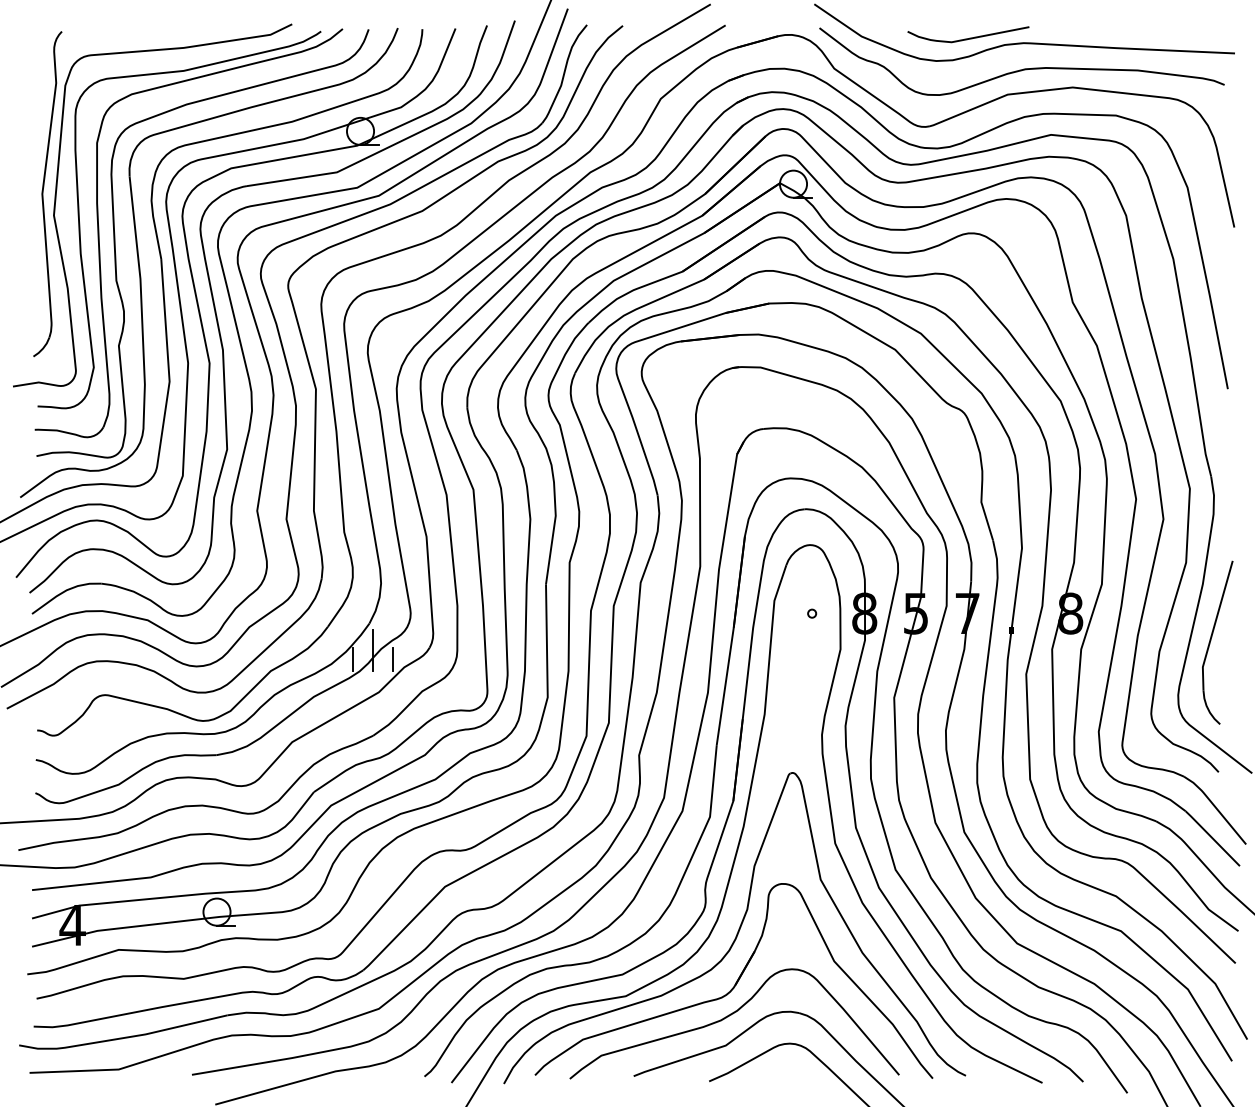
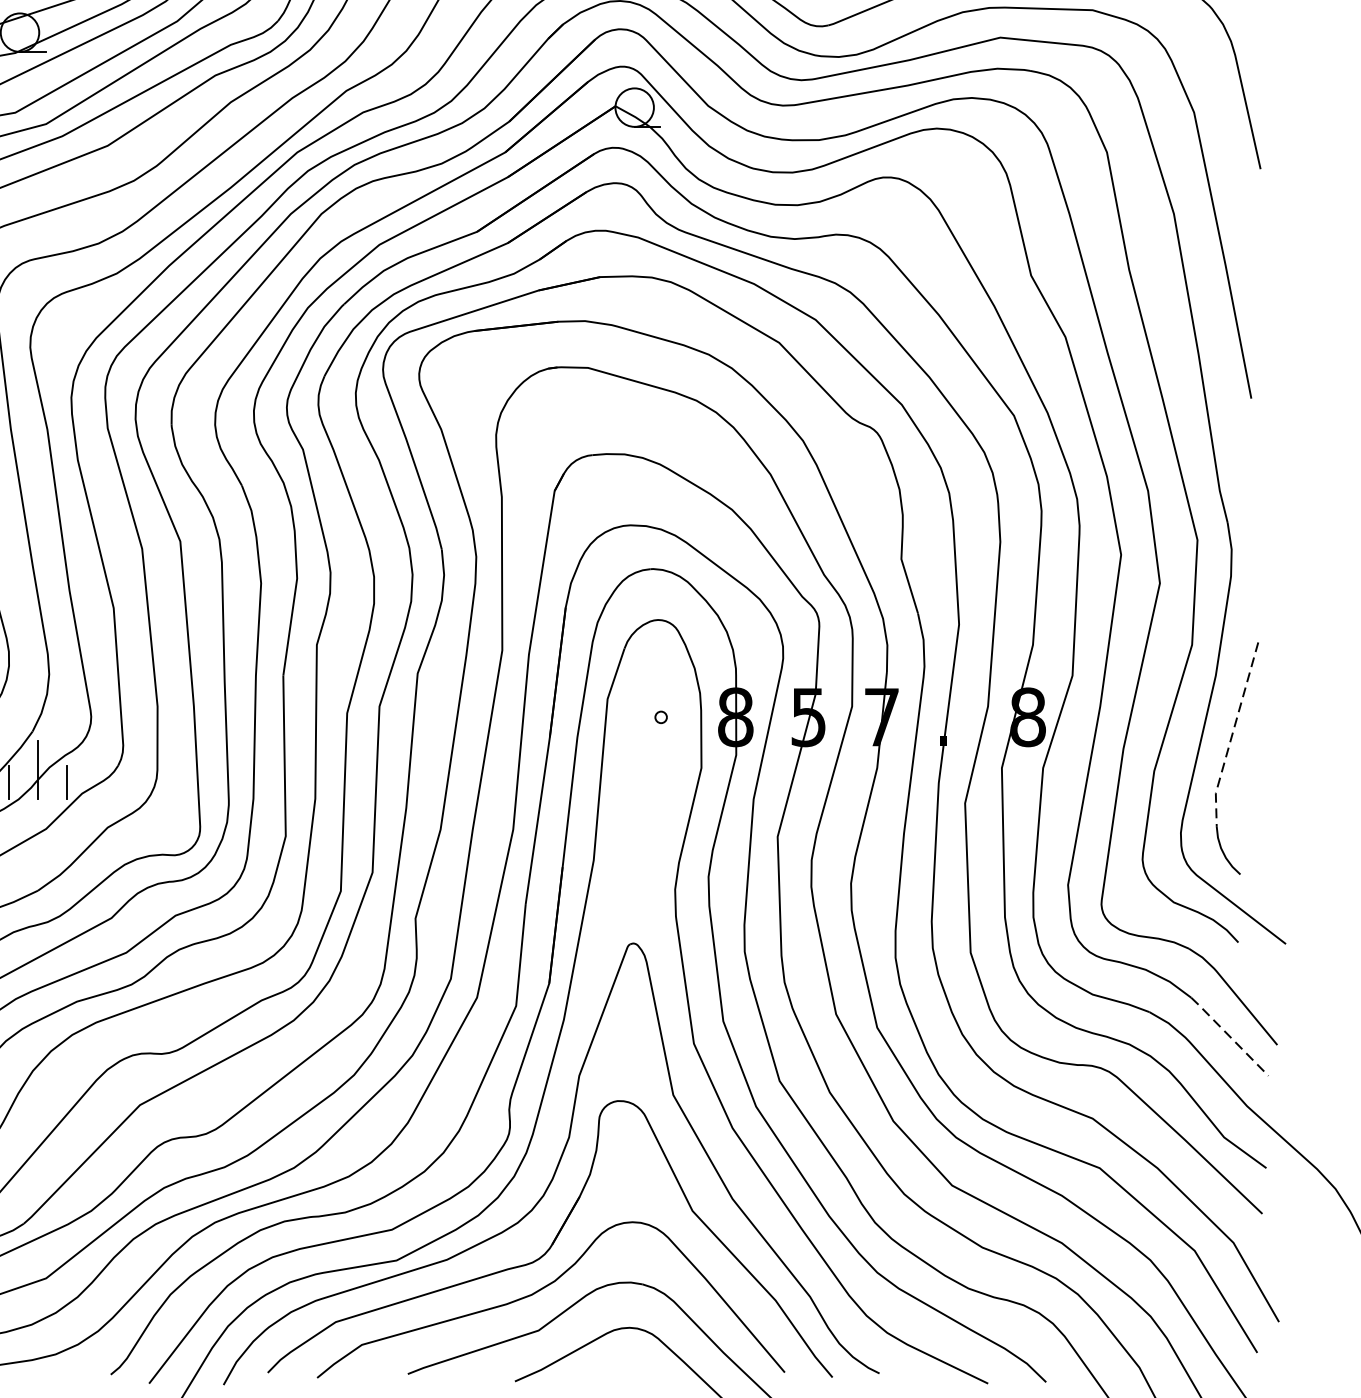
line: (1214, 625) -> (1232, 734), solid -> dashed
line: (1212, 838) -> (1229, 1036), solid -> dashed

